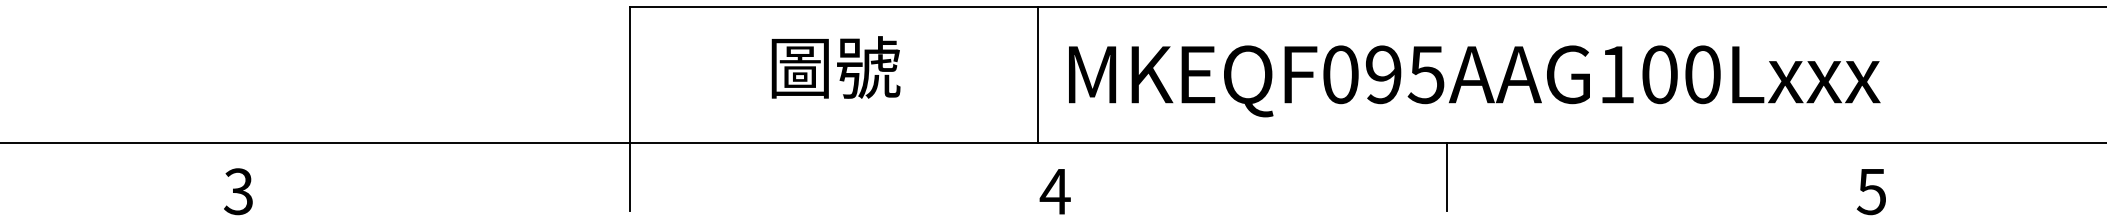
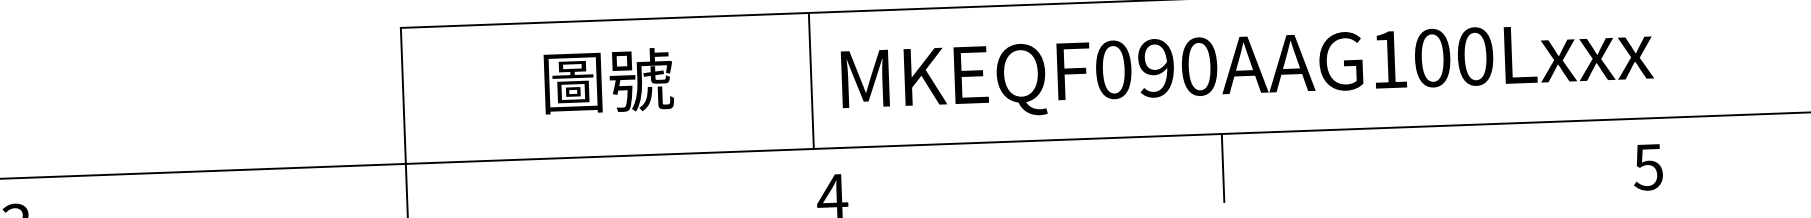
text: (1425, 74) -> (1198, 66), MKEQF095AAG100Lxxx -> MKEQF090AAG100Lxxx

